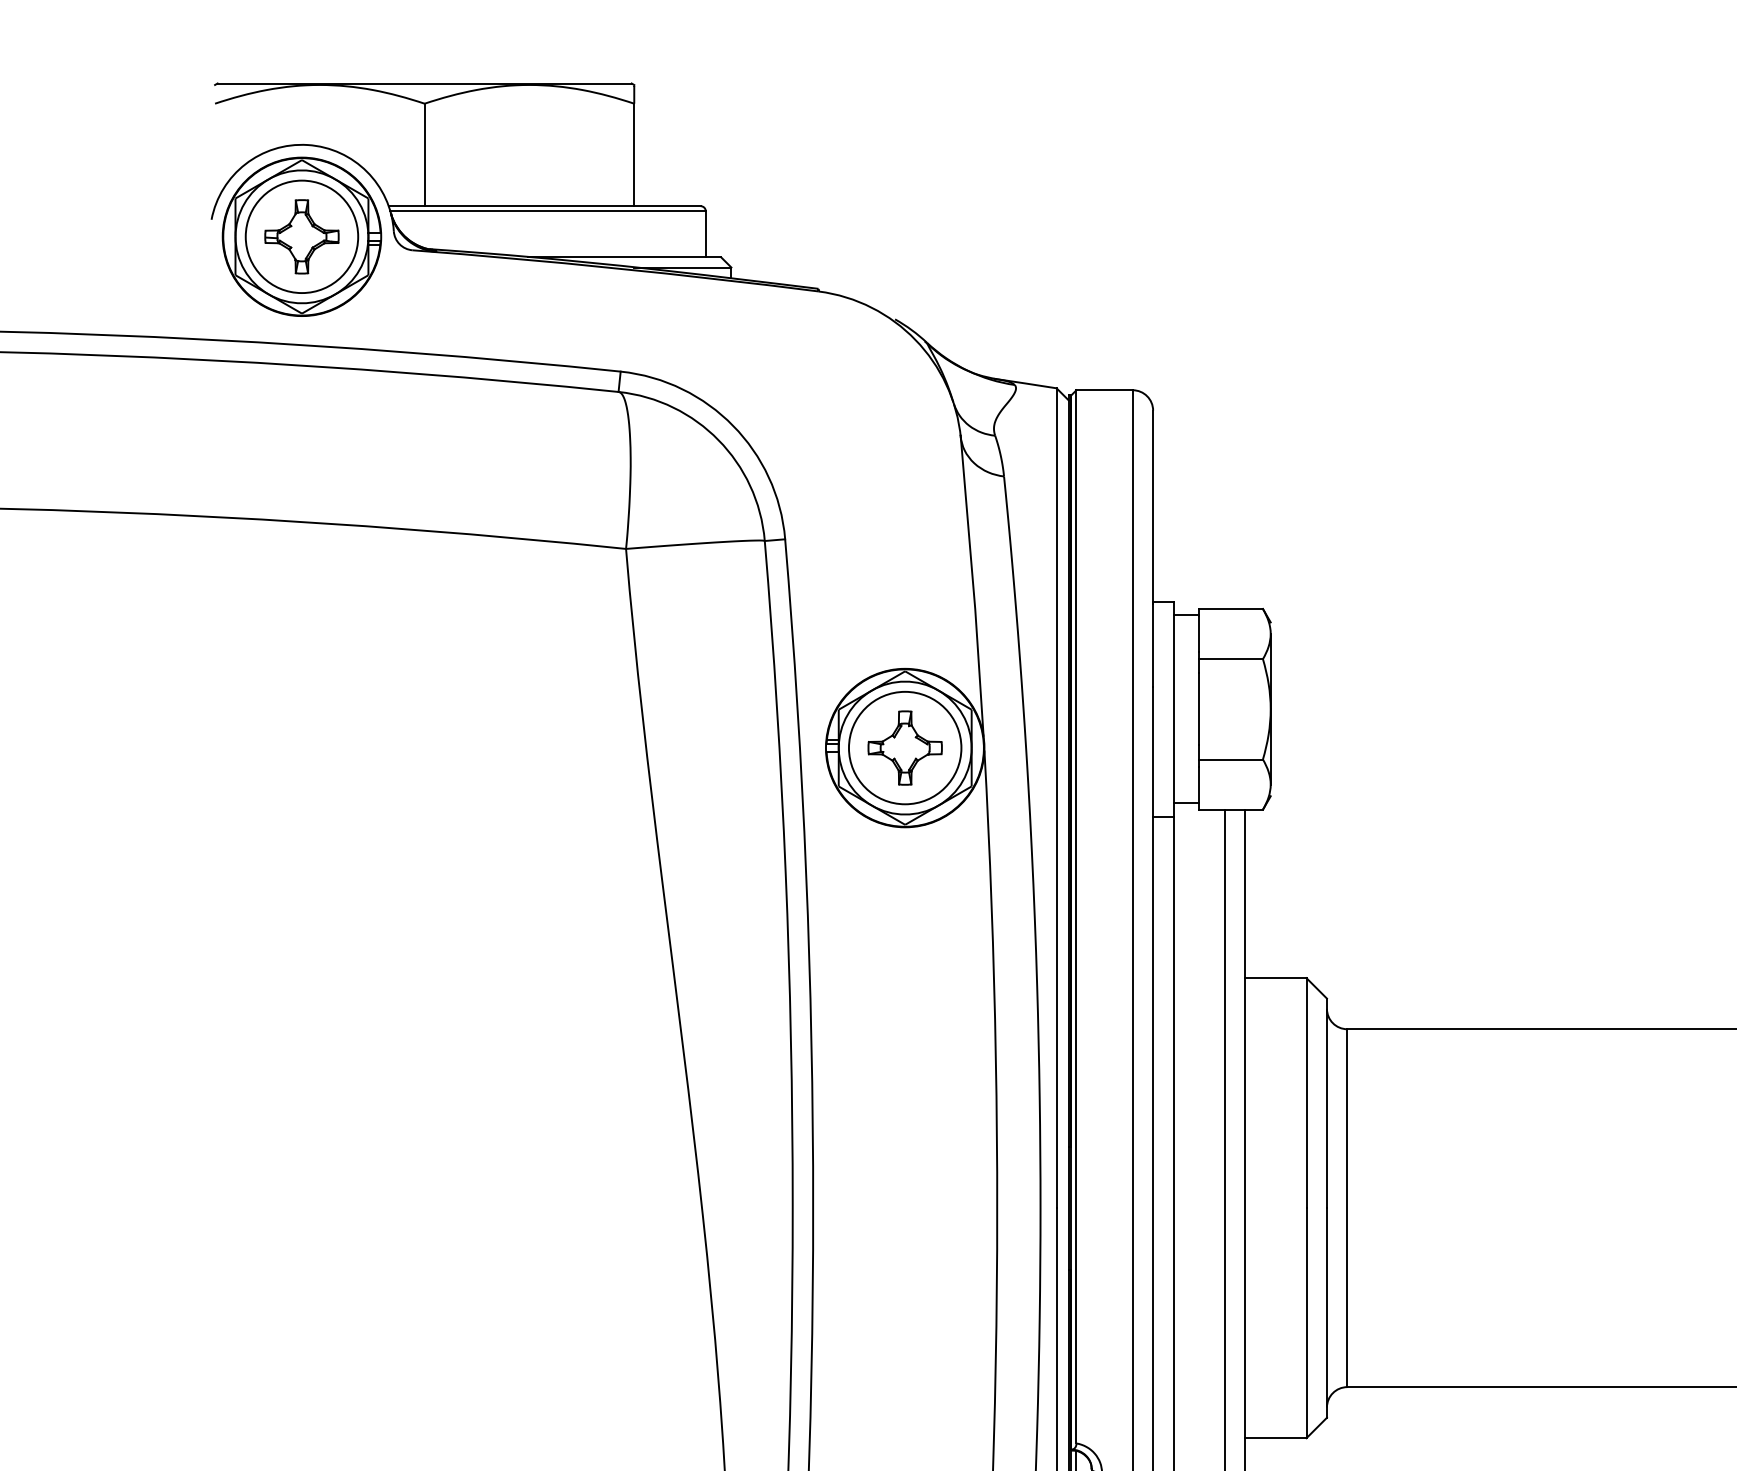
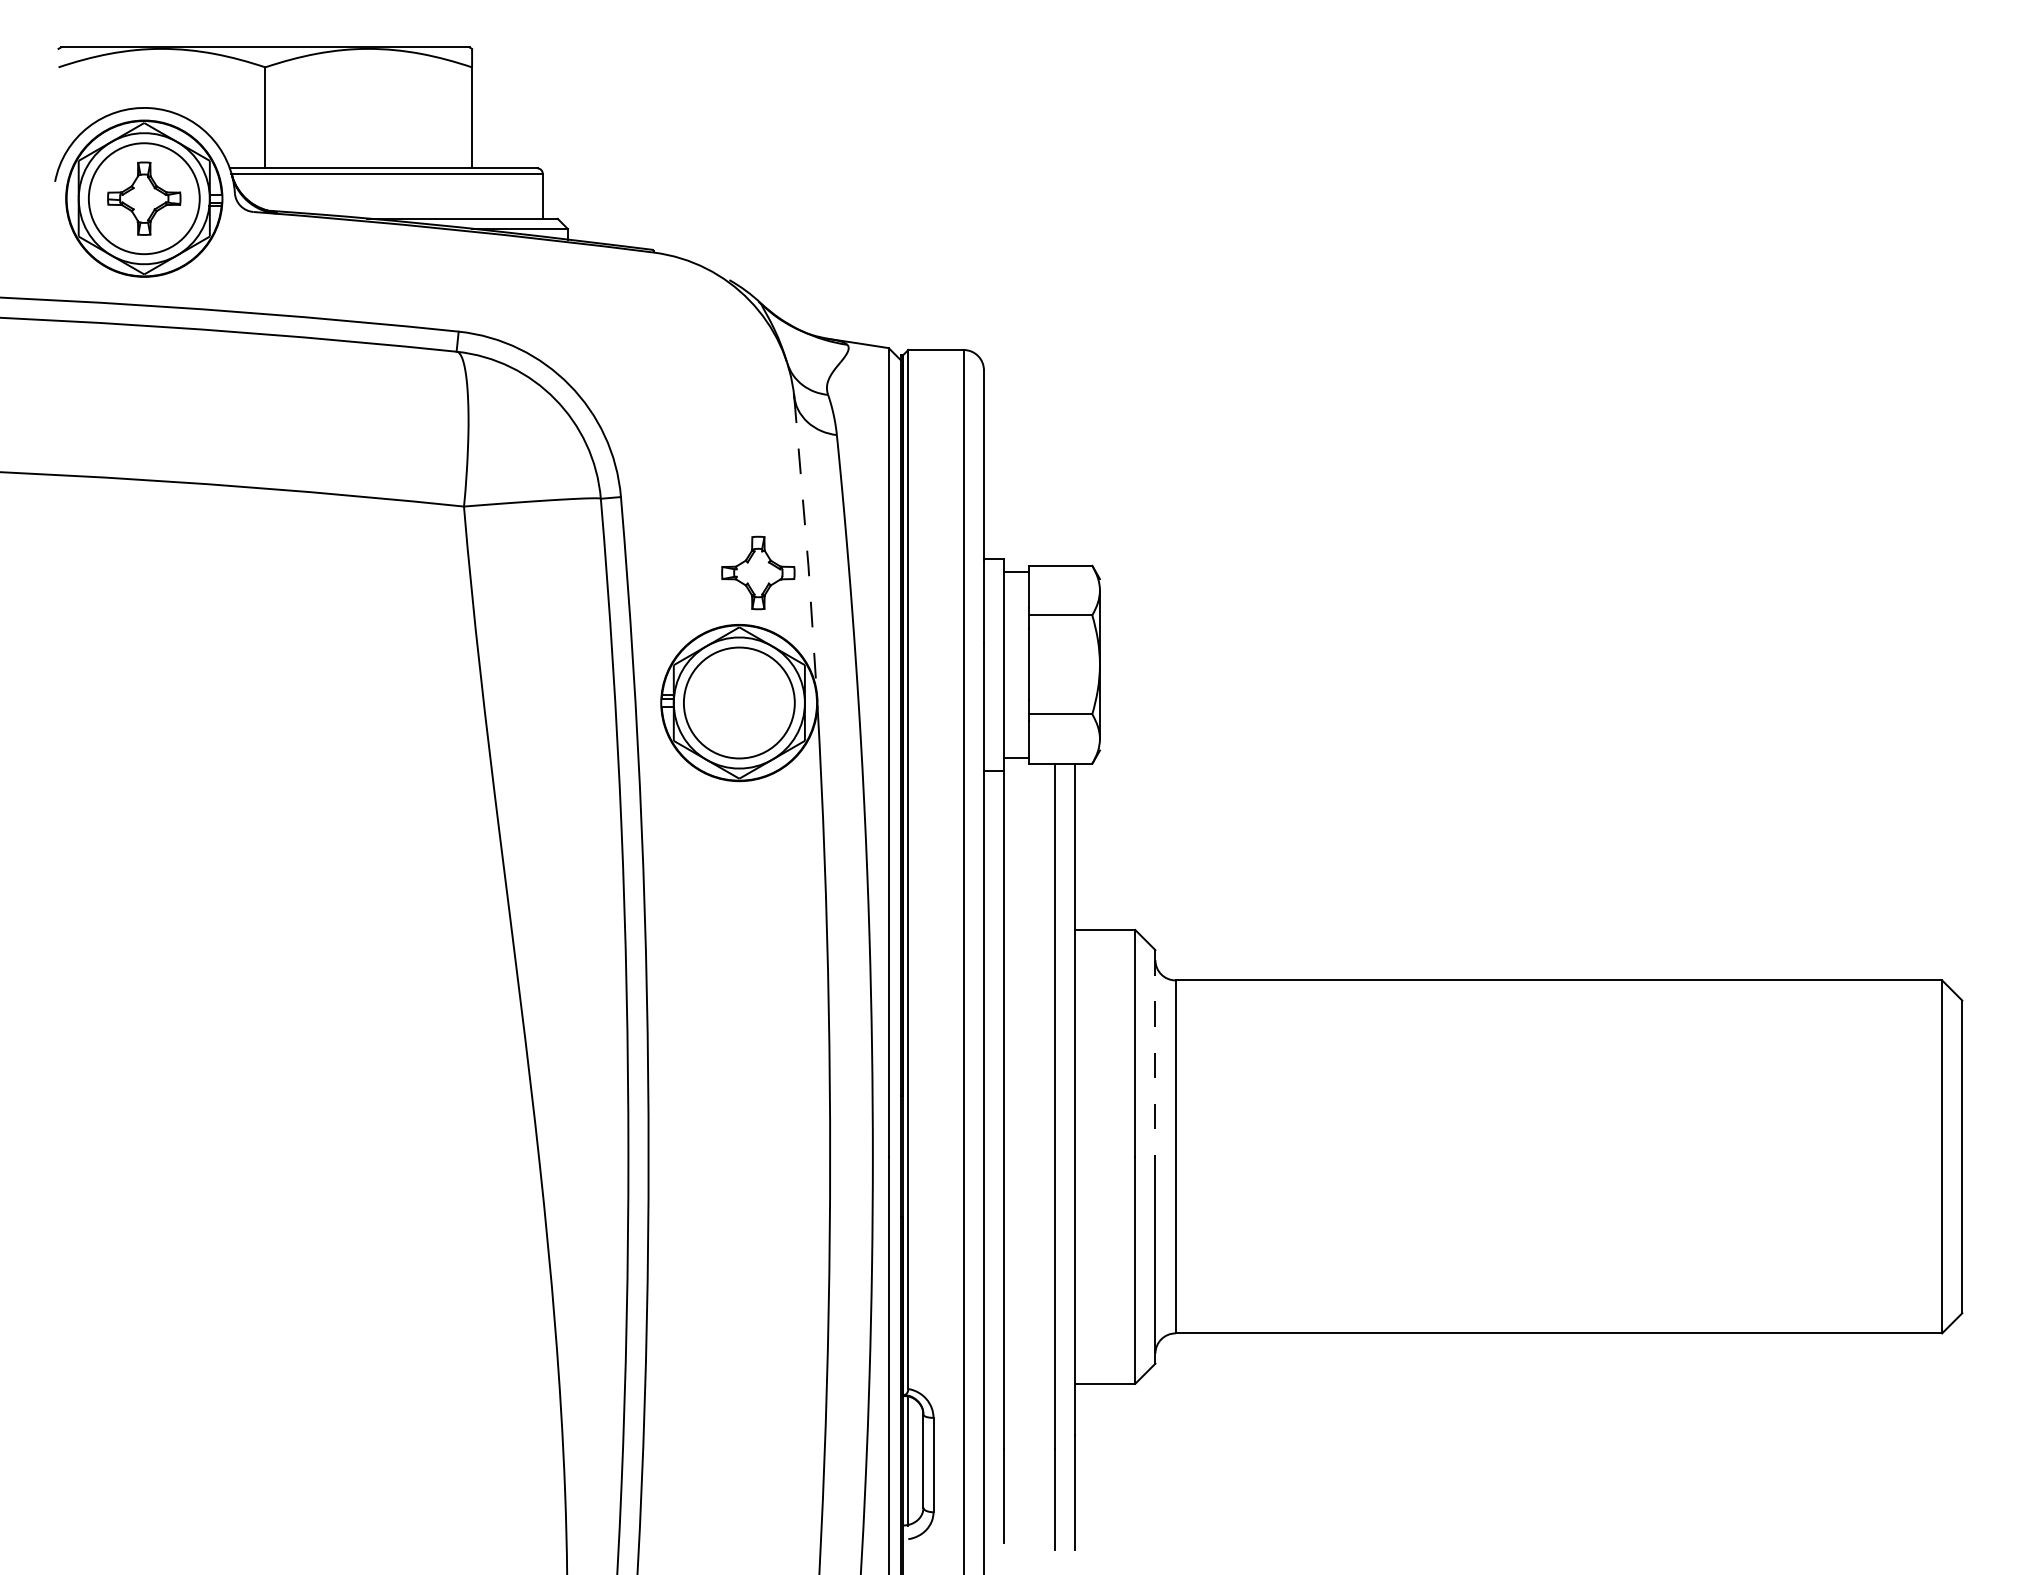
line: (973, 588) -> (806, 545), solid -> dashed
part: (905, 747) -> (758, 572), moved
line: (1327, 1104) -> (1155, 1054), solid -> dashed

